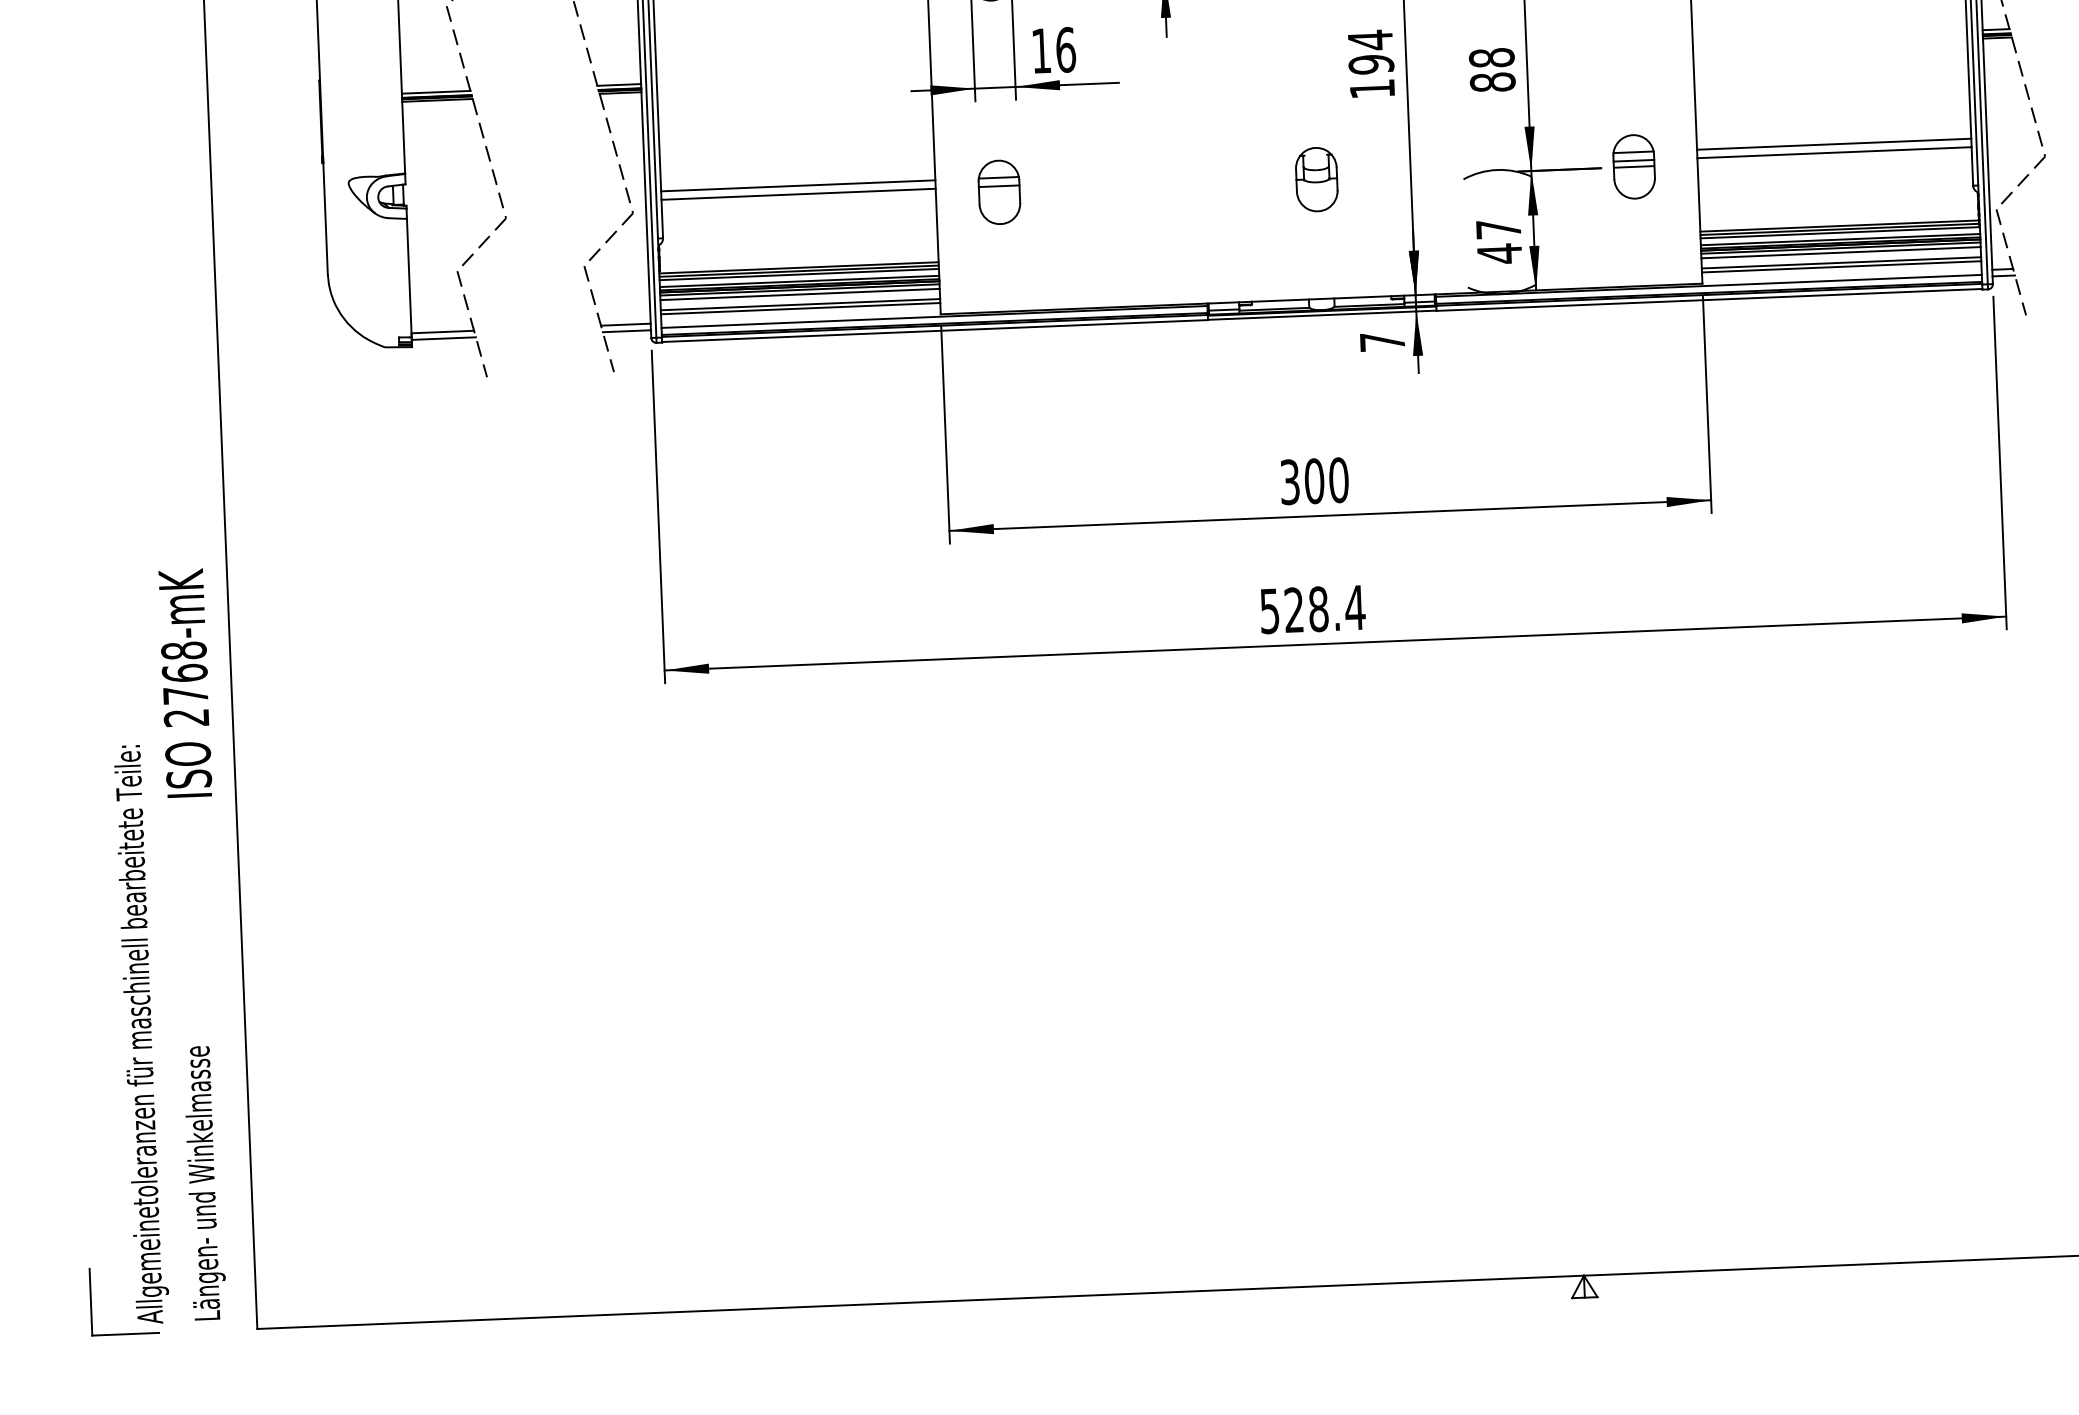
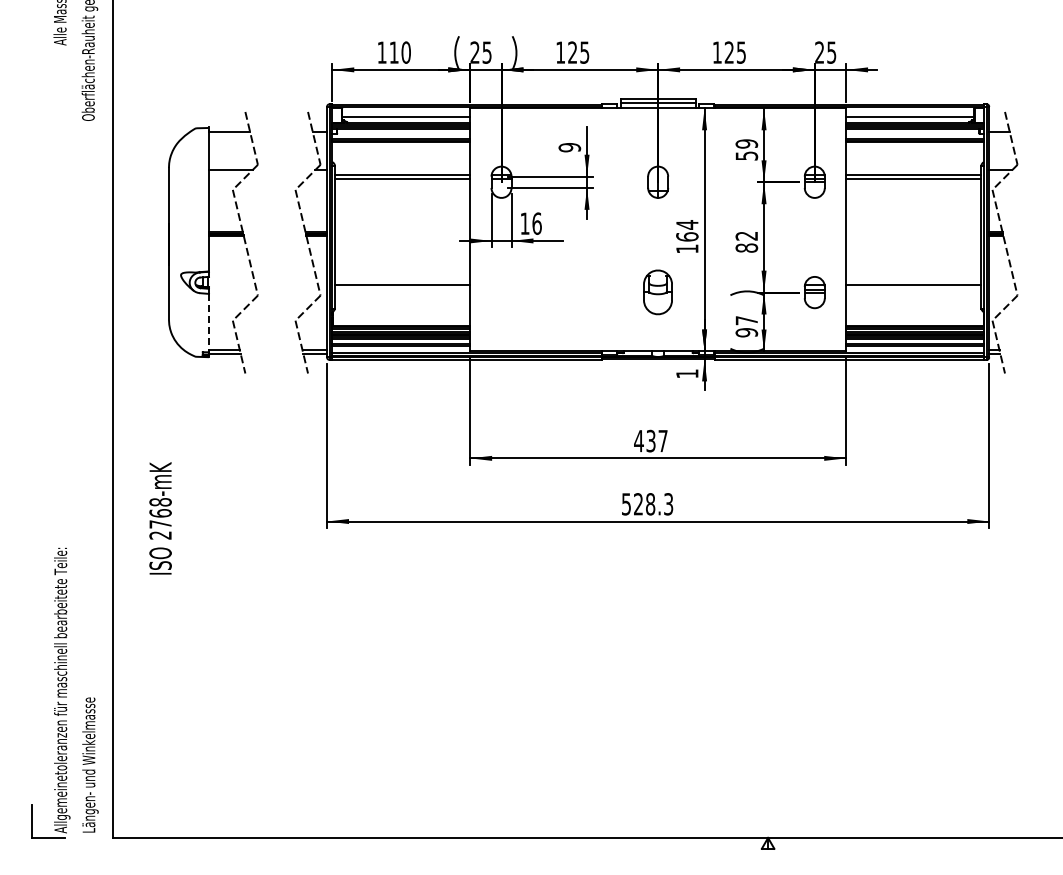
text: (1491, 56) -> (746, 235), 88 -> 82
text: (1371, 63) -> (687, 236), 194 -> 164
line: (1833, 152) -> (913, 289), removed
part: (1317, 179) -> (658, 292), size x1.4
part: (999, 192) -> (501, 292), removed
line: (798, 194) -> (402, 289), removed
text: (1499, 253) -> (746, 332), 47 -> 97
line: (410, 278) -> (209, 323), solid -> dashed
text: (1382, 341) -> (687, 373), 7 -> 1
text: (1313, 479) -> (650, 440), 300 -> 437
text: (1354, 608) -> (668, 504), 528.4 -> 528.3
text: (185, 683) -> (160, 518), moved

